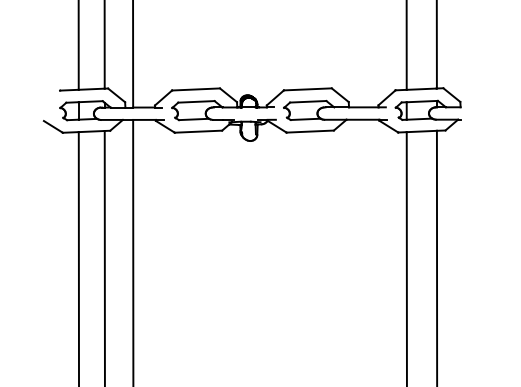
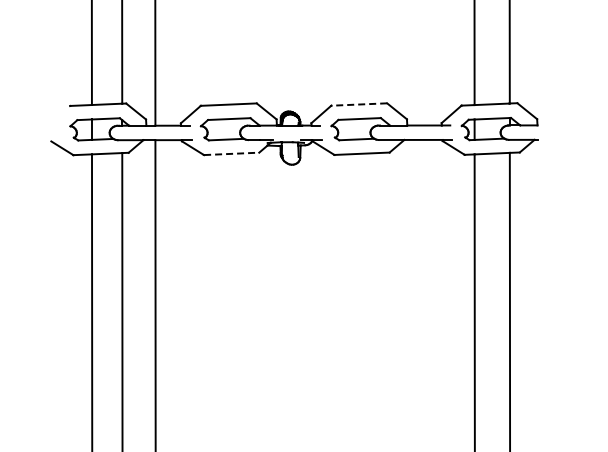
line: (308, 89) -> (359, 104), solid -> dashed
line: (198, 131) -> (231, 153), solid -> dashed

